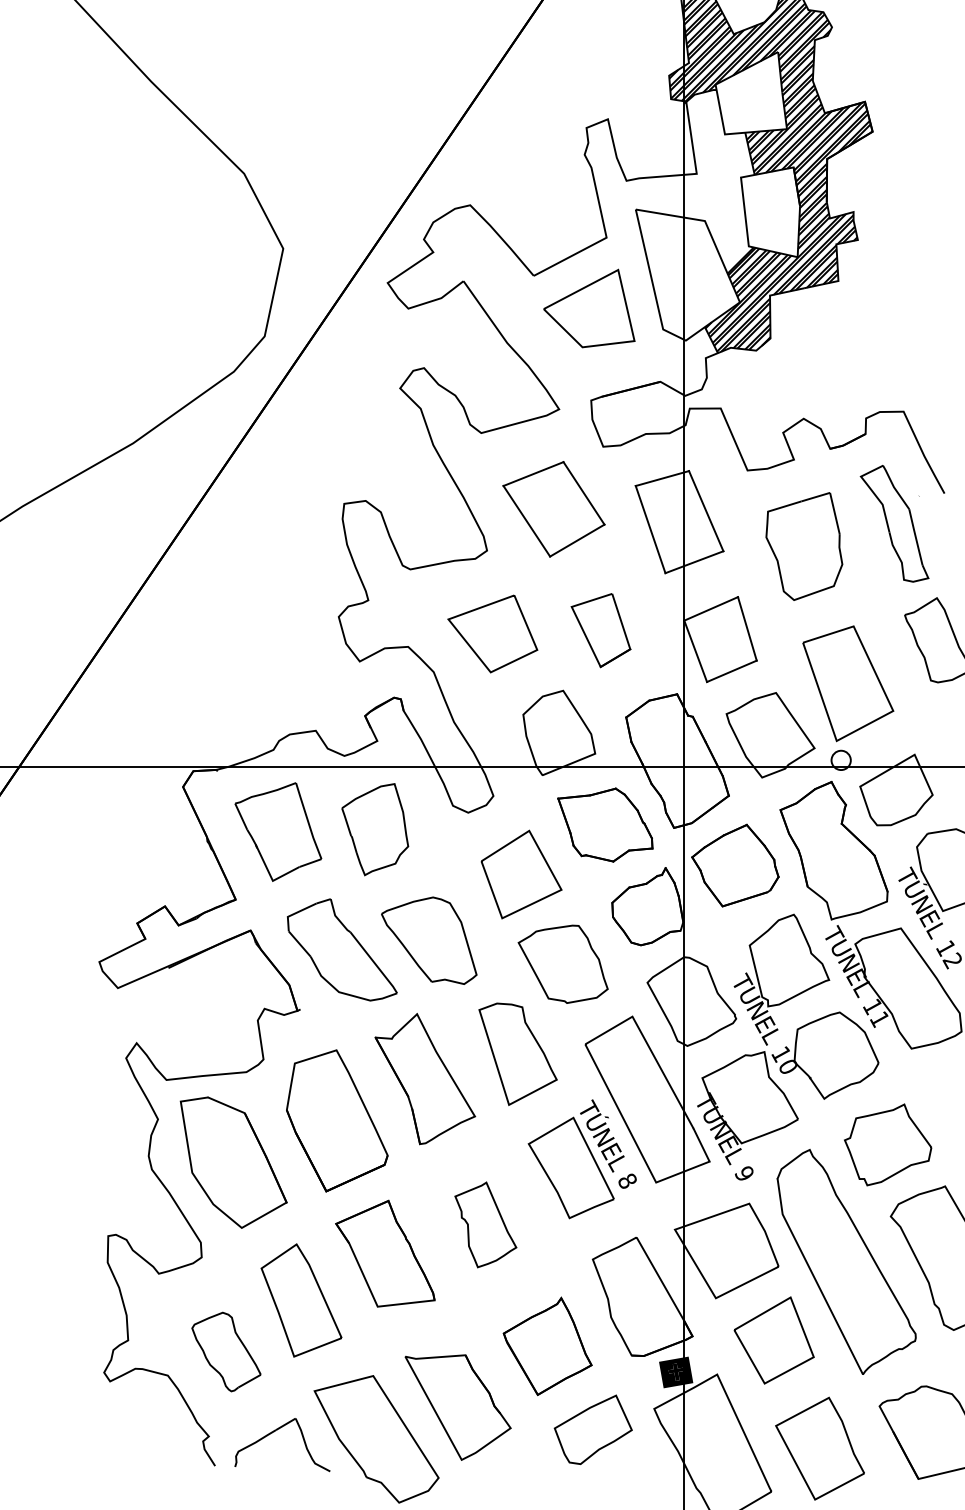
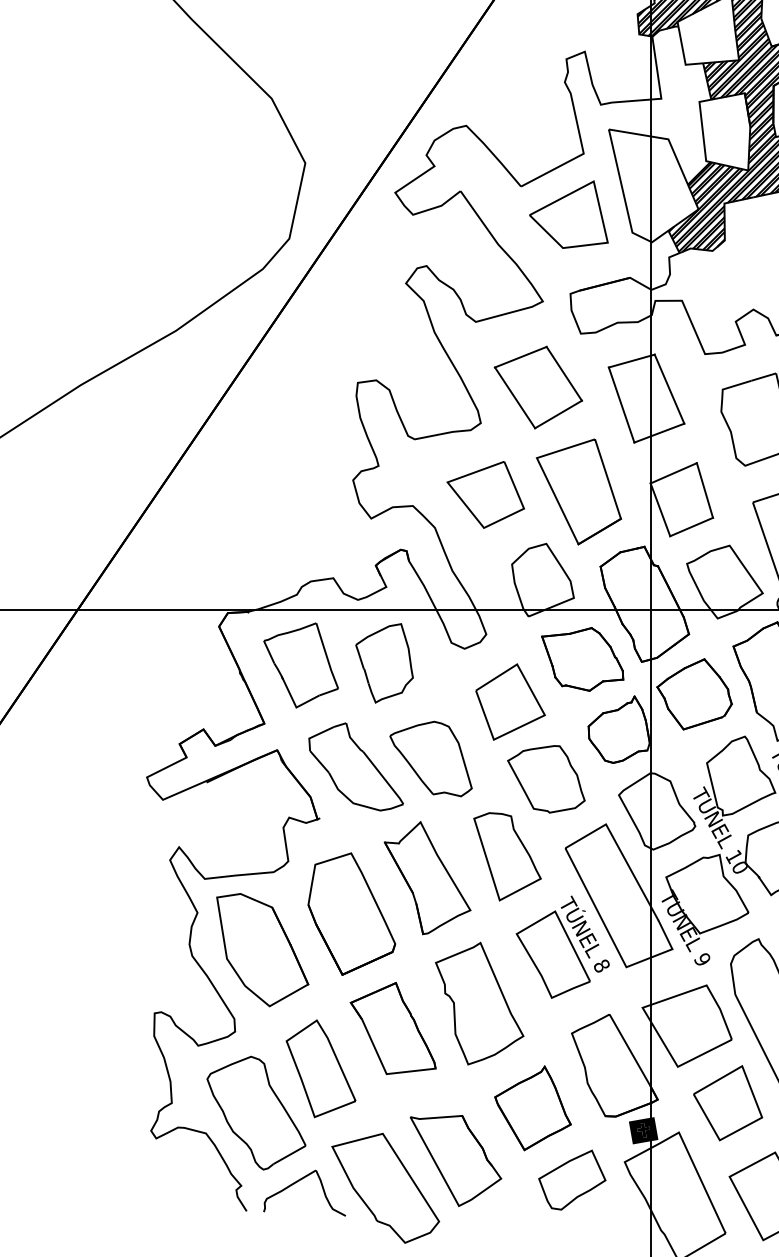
part: (600, 630) -> (578, 491), size x1.67
part: (485, 1224) -> (479, 1003), size x1.67
part: (226, 1351) -> (256, 1112), size x1.67

